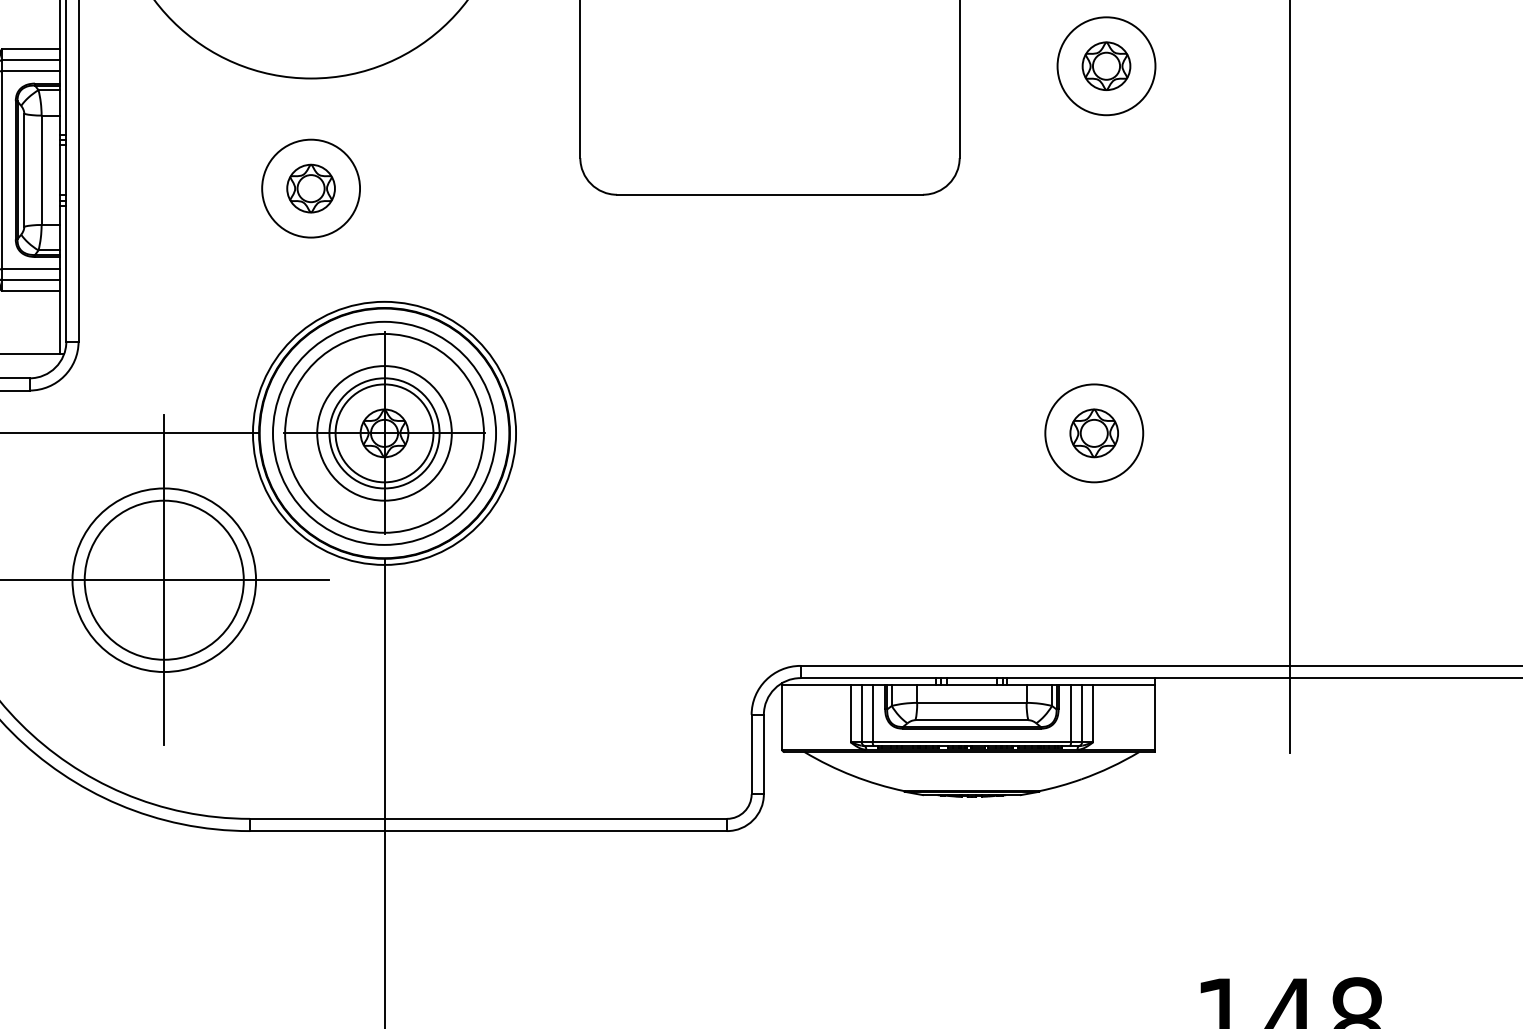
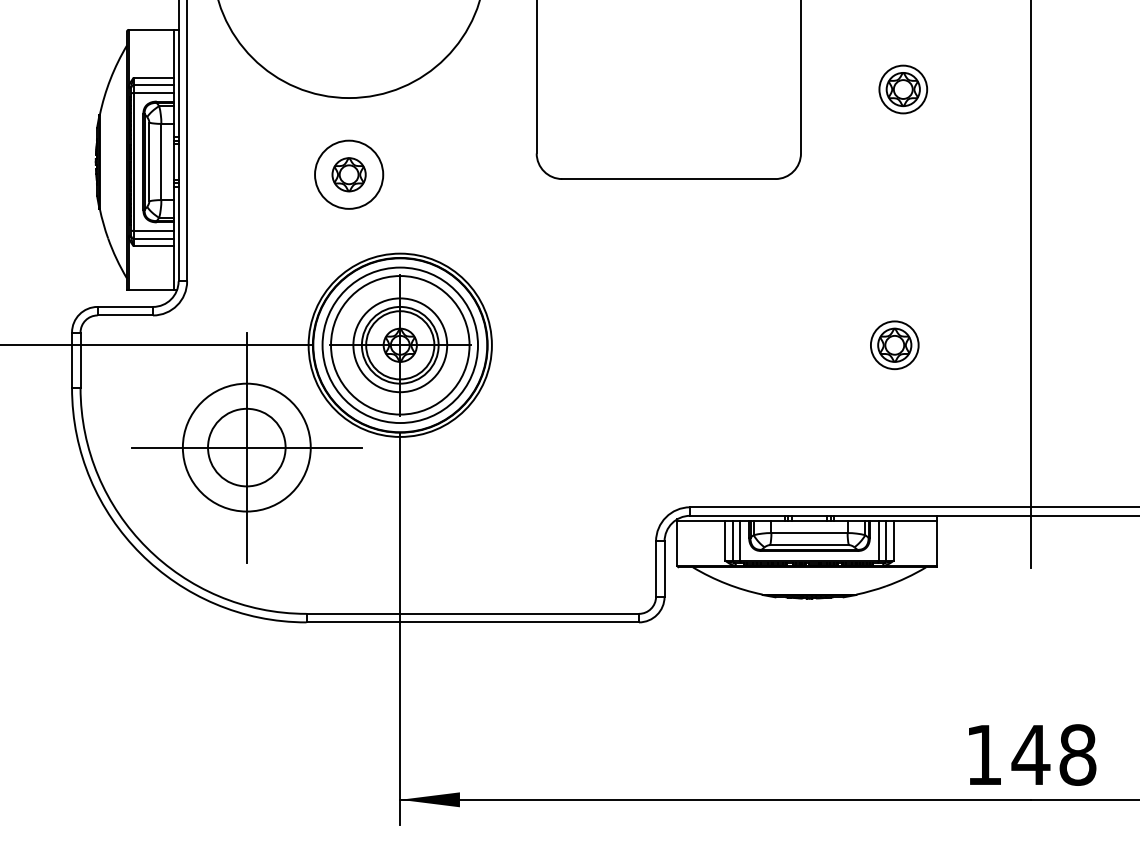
circle: (1106, 66) -> (903, 89), size x0.7
circle: (1093, 433) -> (894, 345), size x0.7
circle: (163, 580) -> (246, 447), size x0.7

